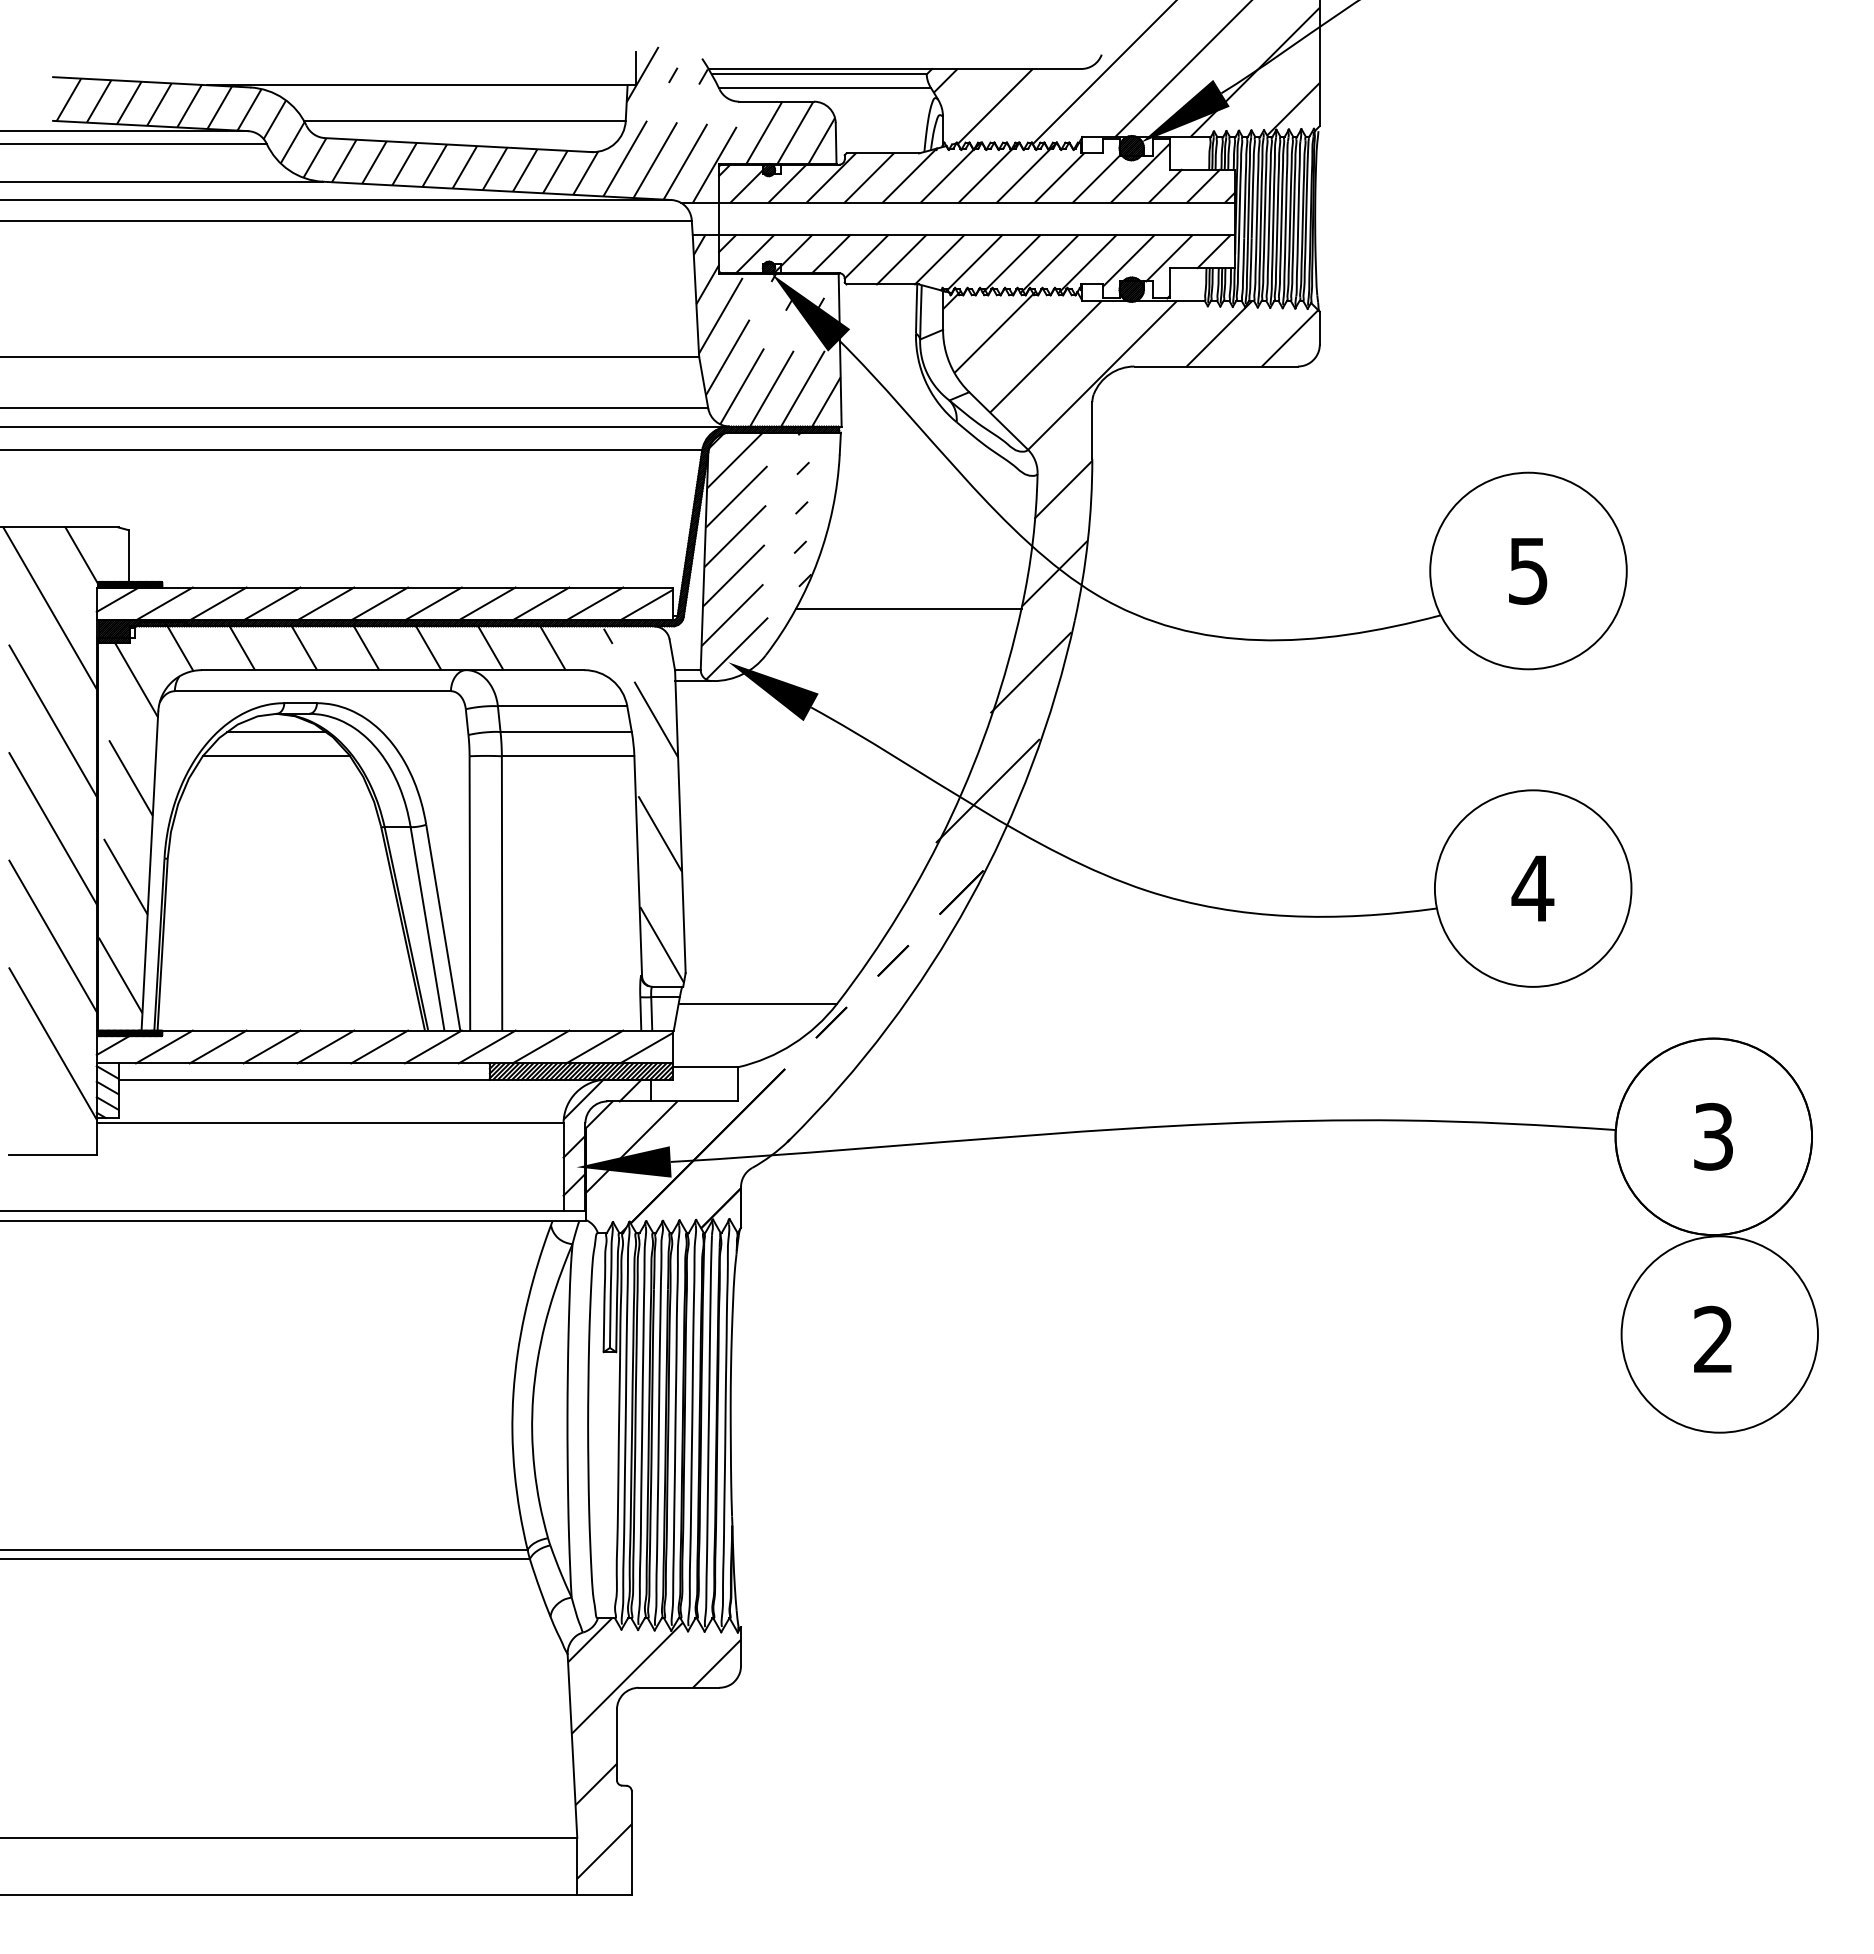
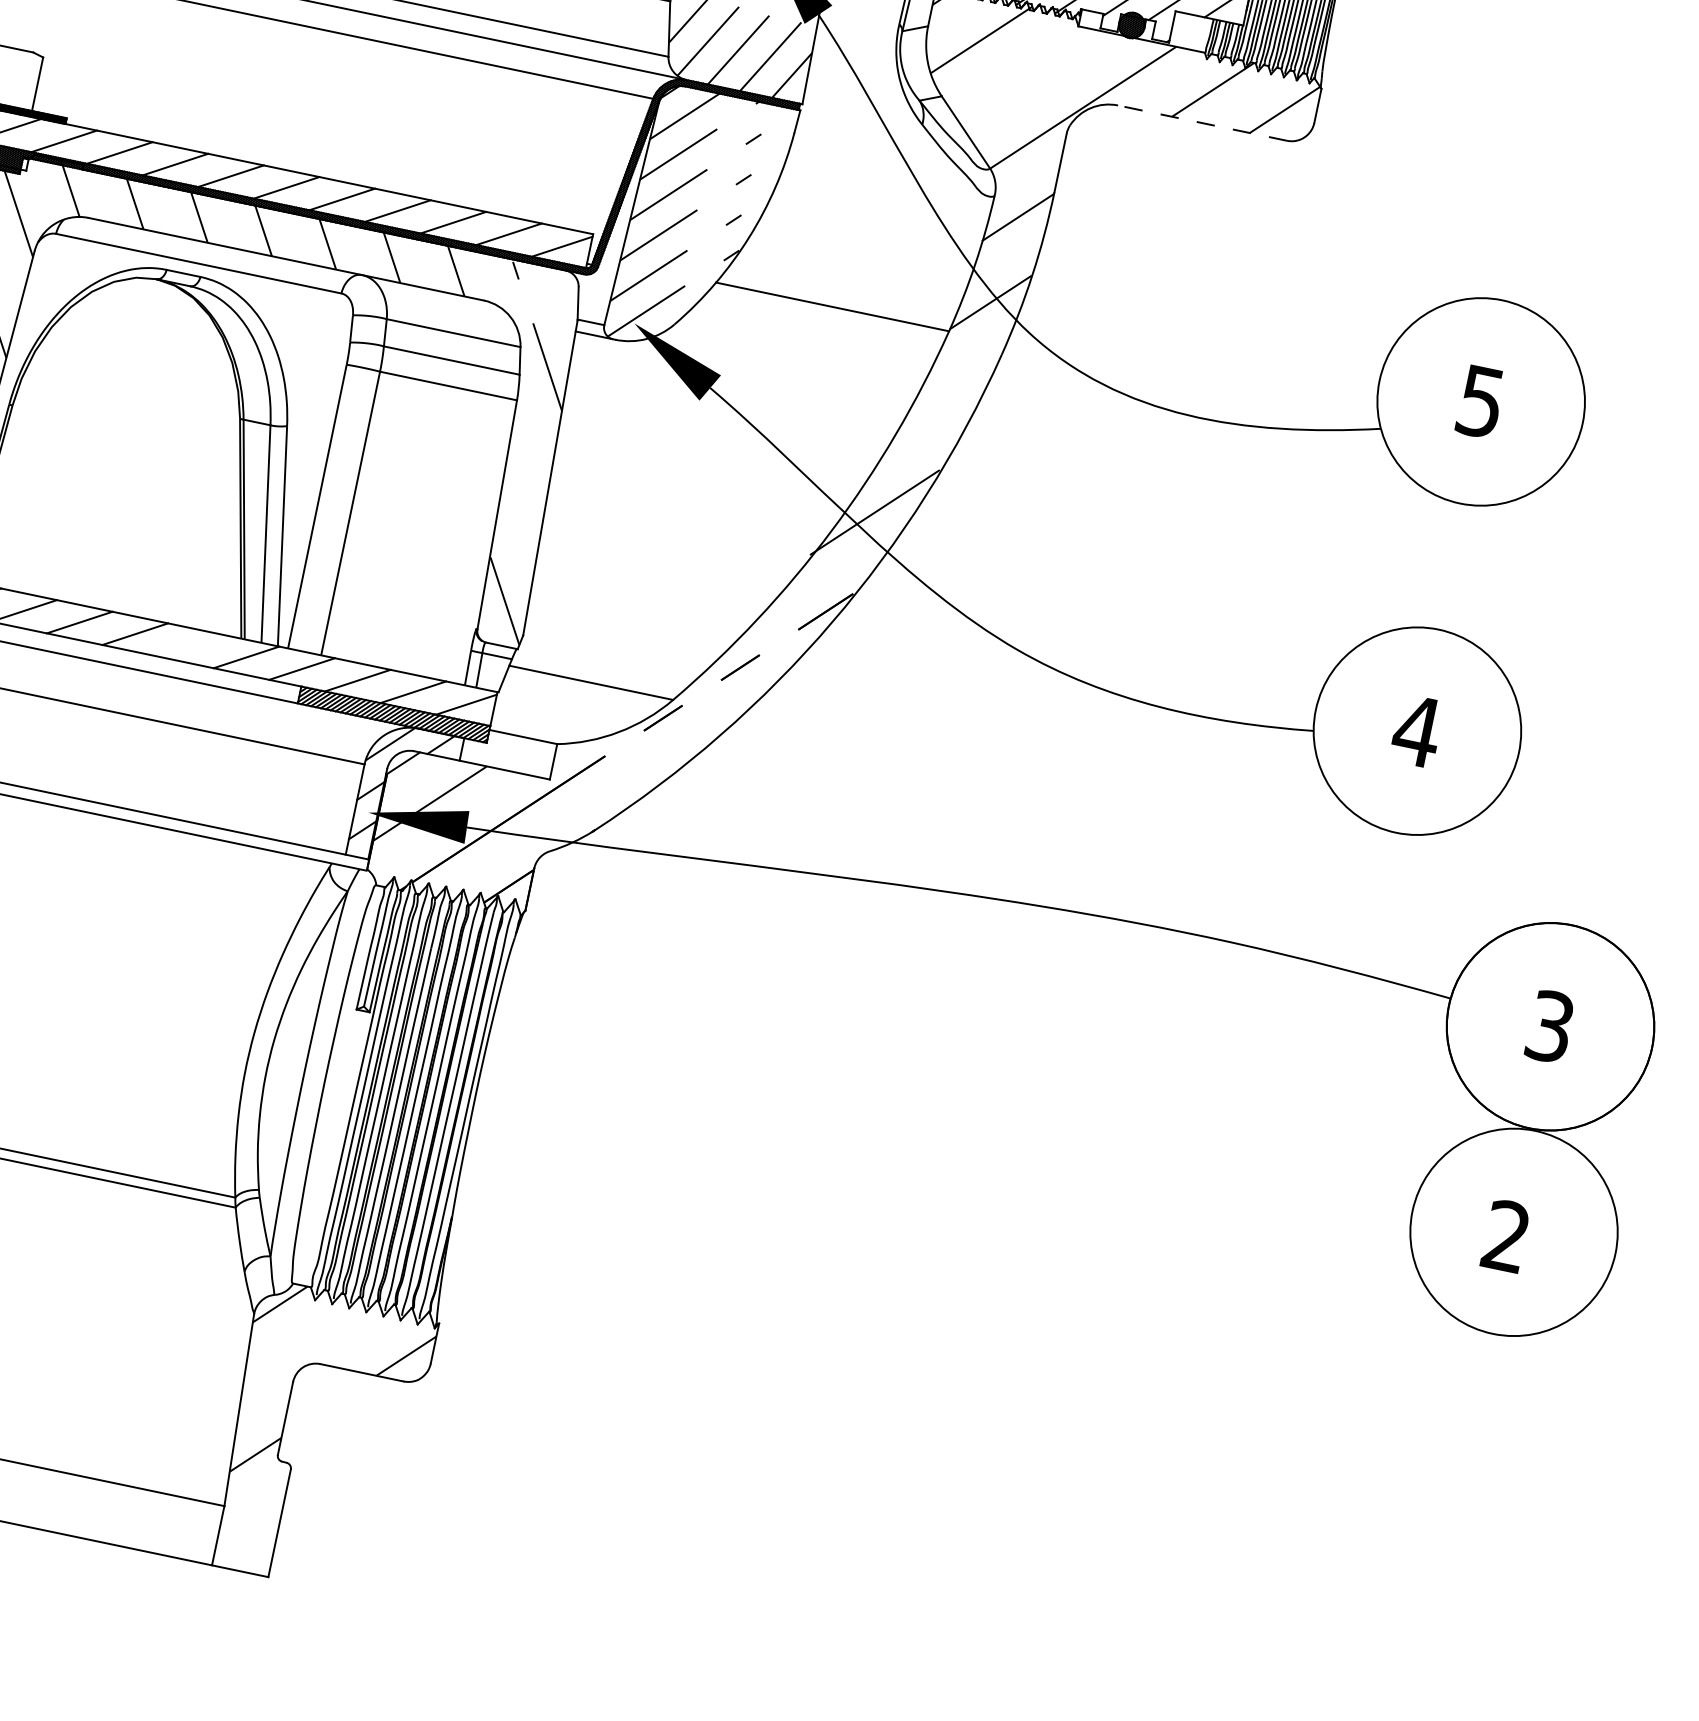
line: (1045, 356) -> (1028, 75), removed
line: (1216, 366) -> (1202, 123), solid -> dashed
line: (1030, 672) -> (944, 399), removed
line: (276, 732) -> (152, 298), removed
line: (276, 756) -> (147, 323), removed
line: (658, 831) -> (525, 483), removed
line: (379, 1046) -> (190, 645), removed
line: (626, 1677) -> (309, 1350), removed
line: (604, 1851) -> (249, 1525), removed

